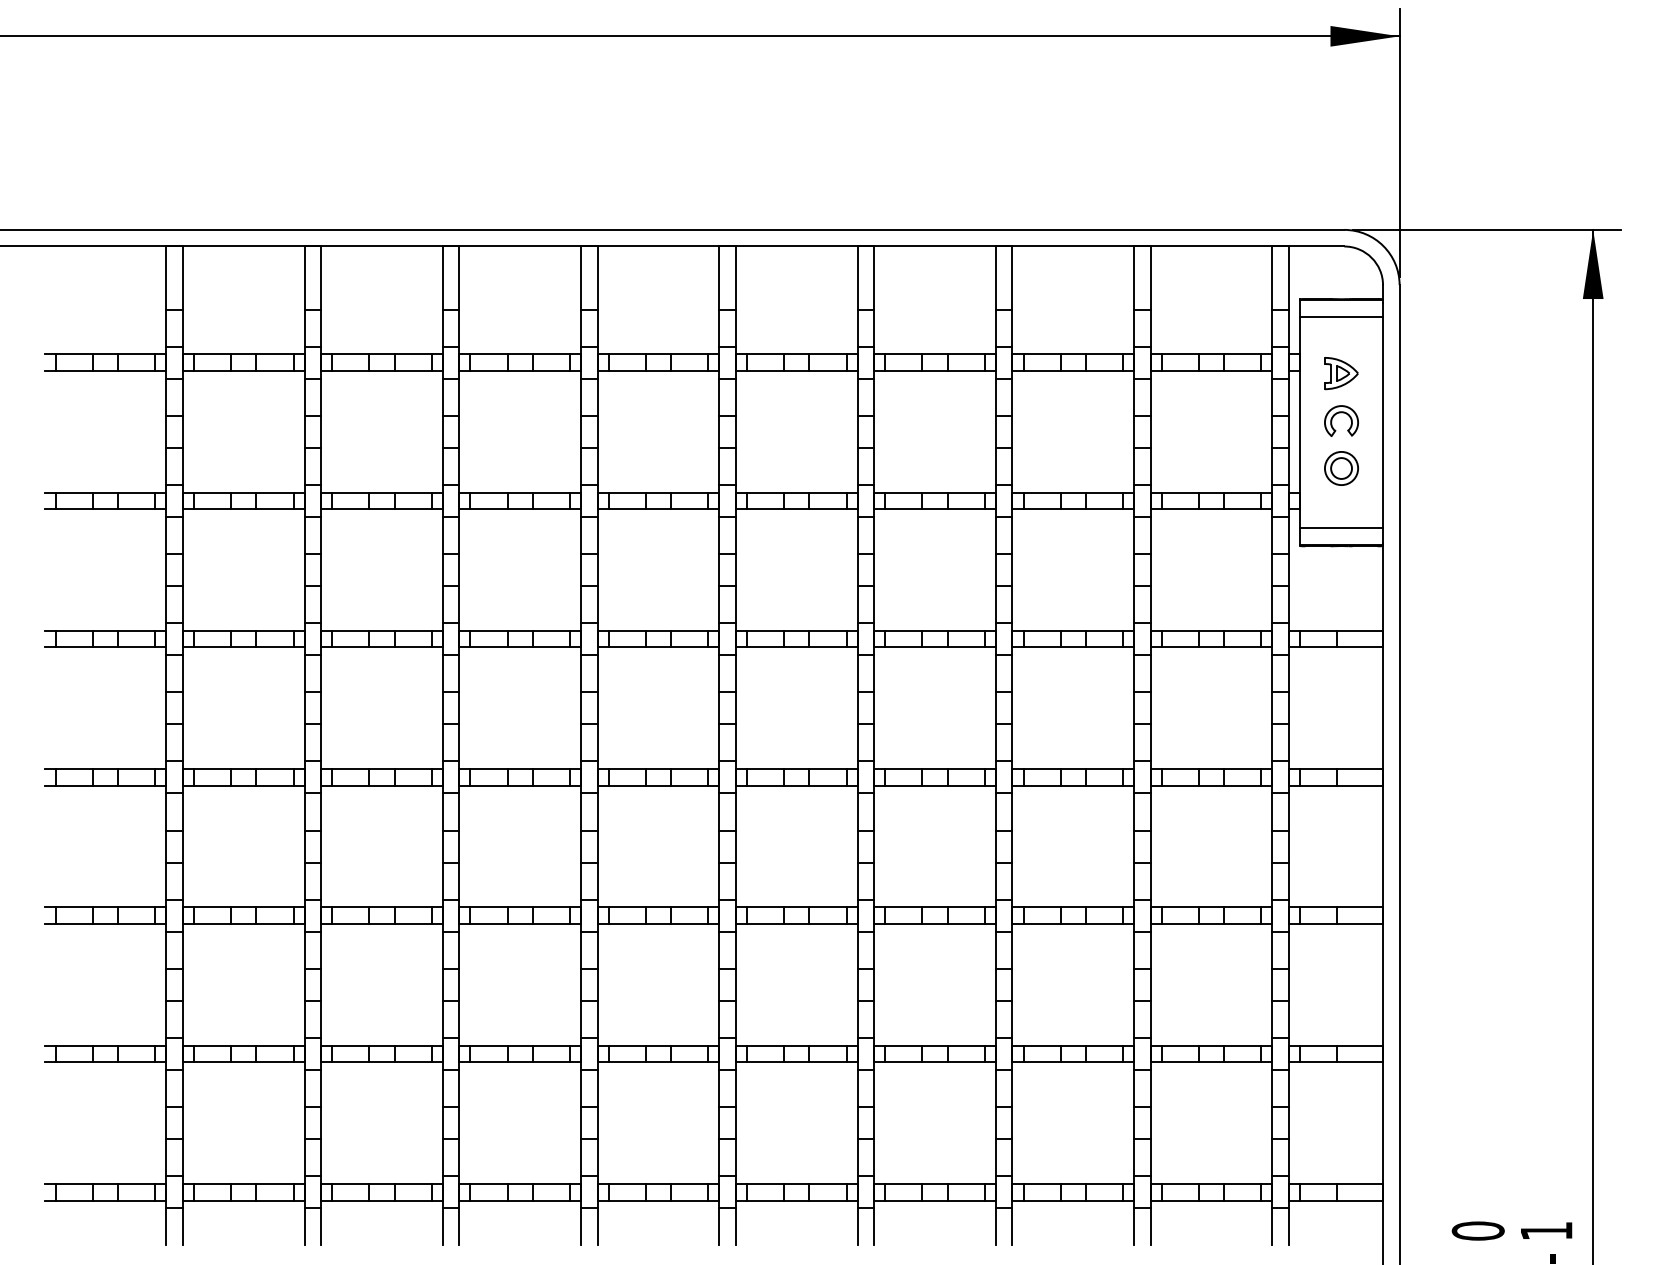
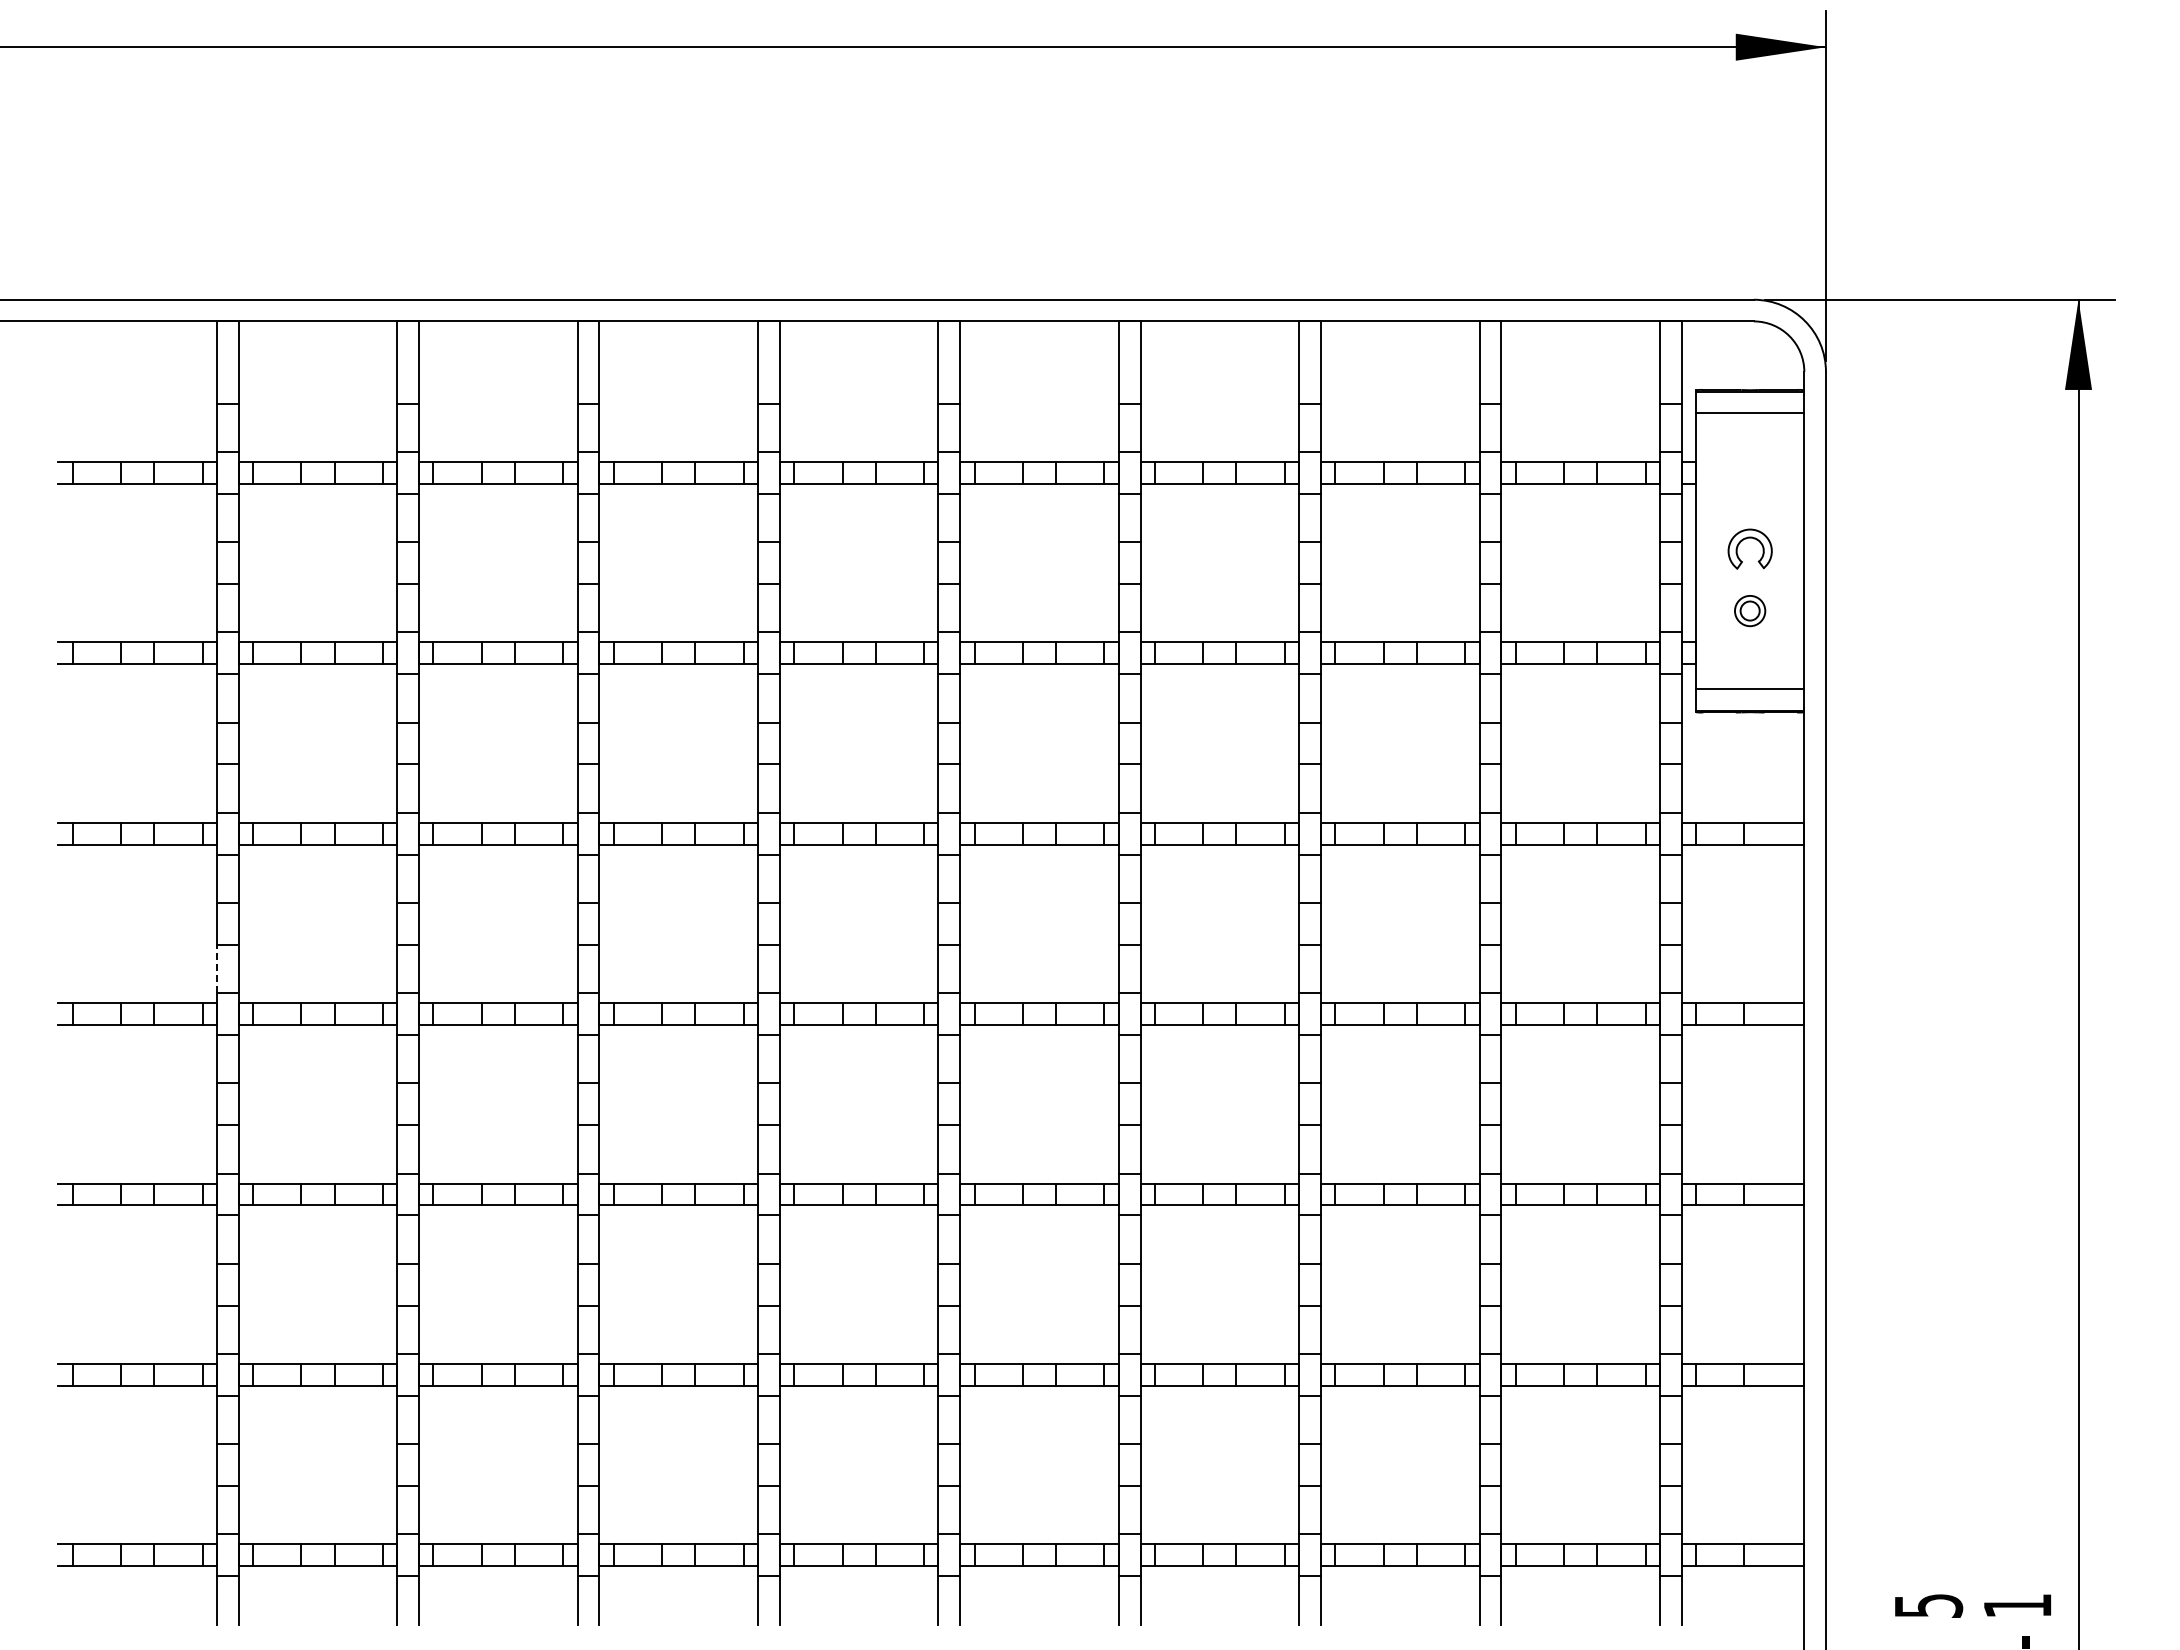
part: (1341, 373) -> (1750, 486), removed
part: (1341, 468) -> (1749, 610), size x0.7
line: (165, 742) -> (216, 968), solid -> dashed
text: (1478, 1230) -> (1928, 1605), 0 -> 5

